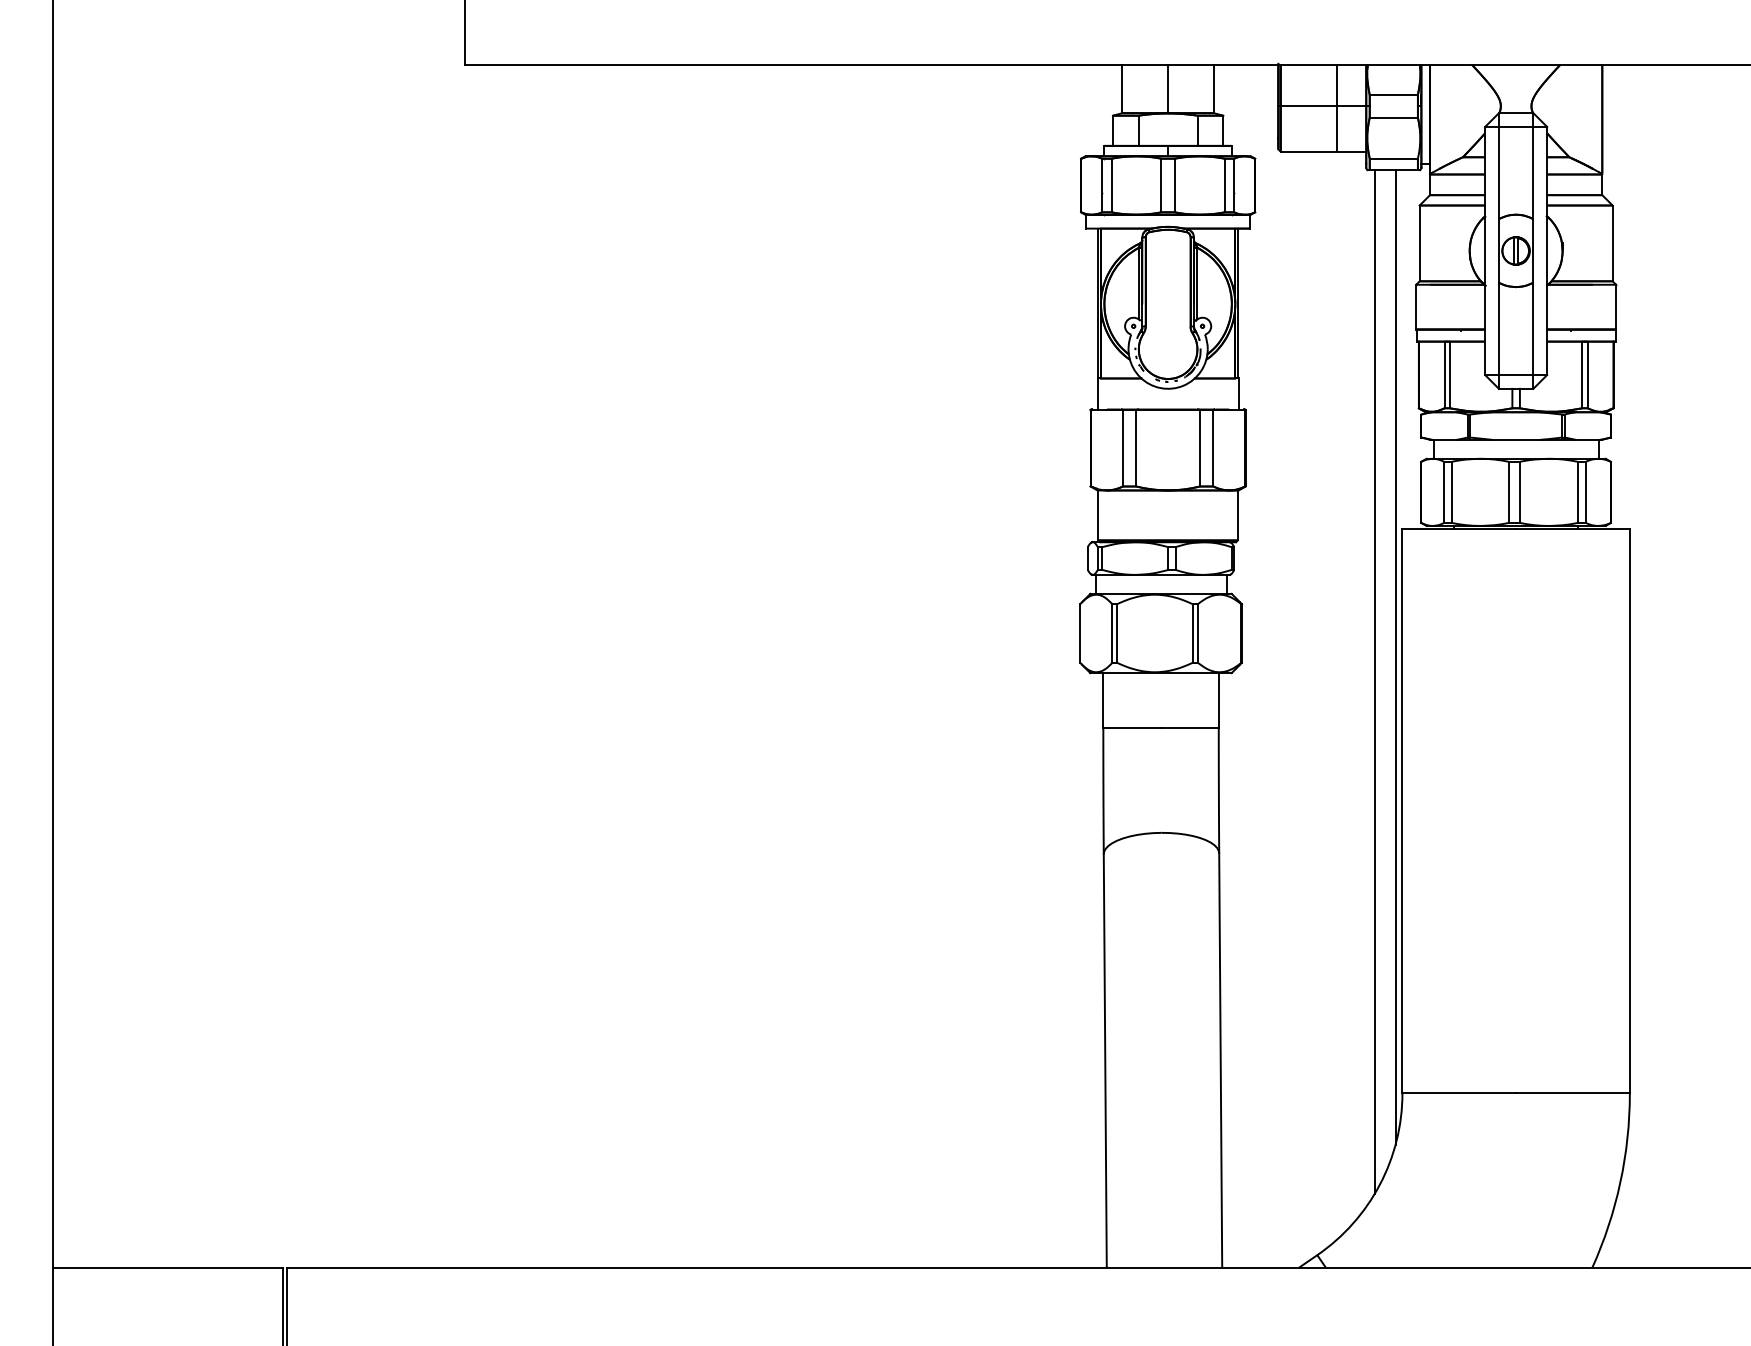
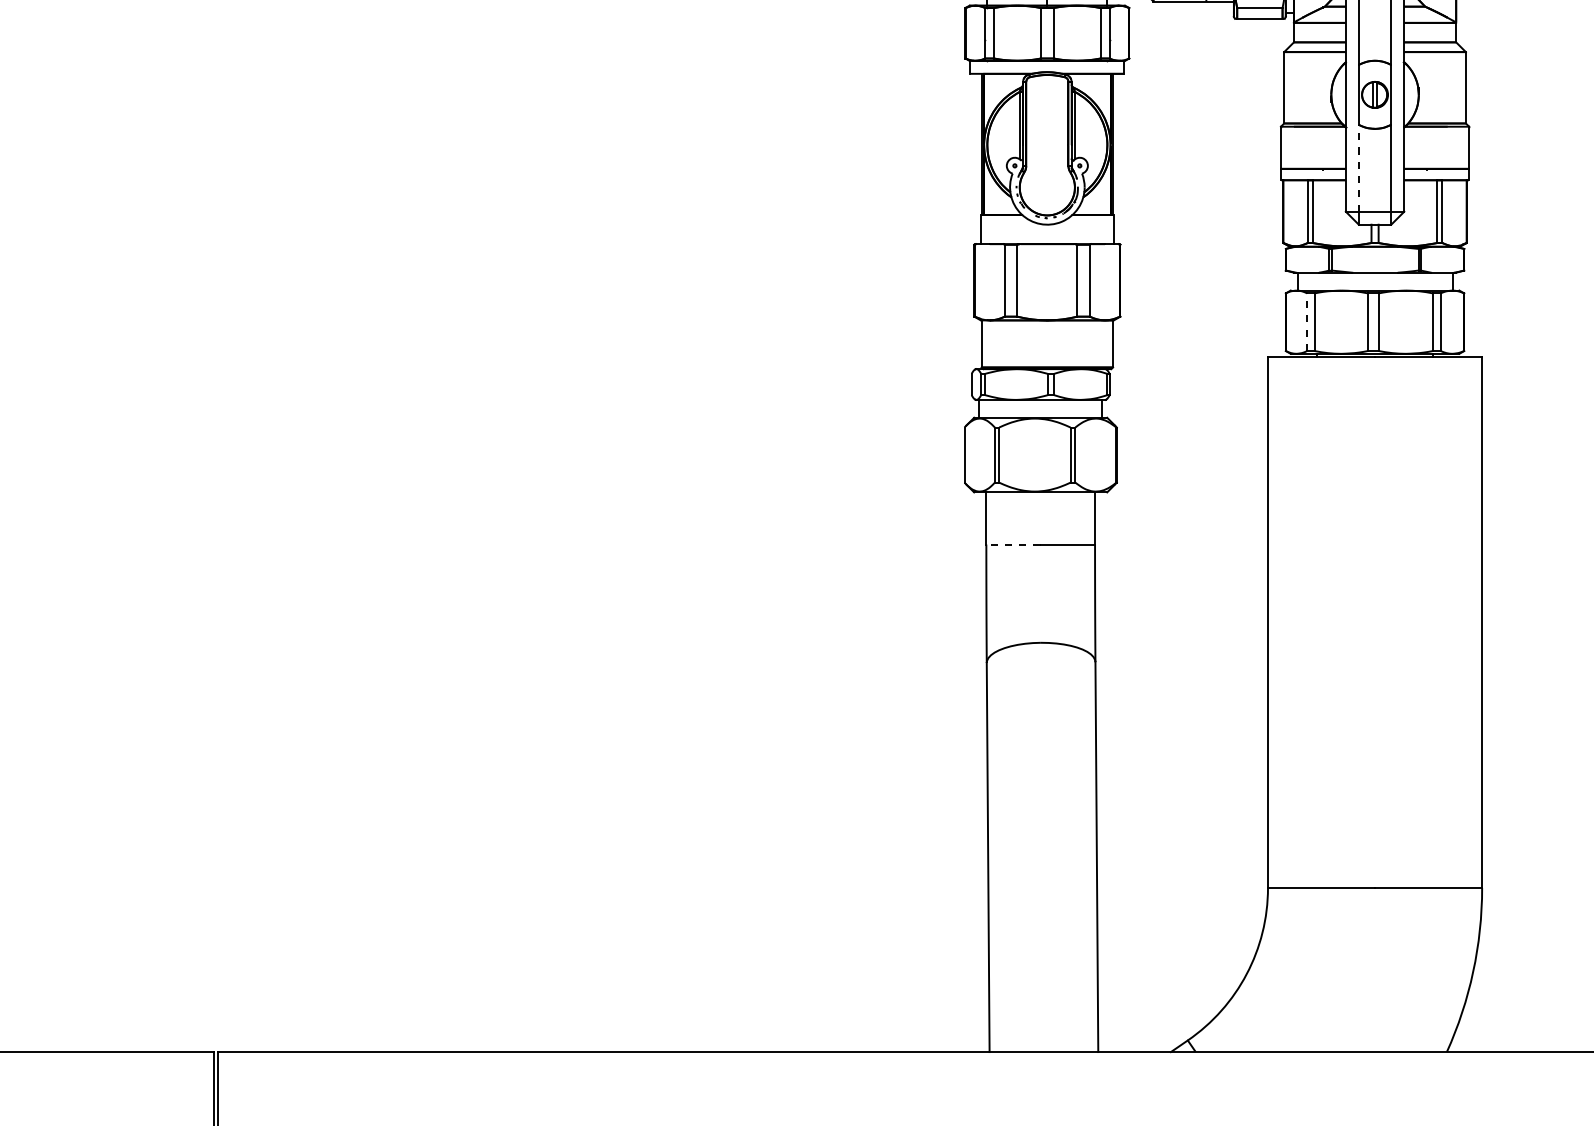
line: (1498, 328) -> (1358, 167), solid -> dashed
line: (1444, 492) -> (1307, 322), solid -> dashed
line: (1395, 657) -> (1261, 477), removed
line: (1374, 681) -> (1241, 500), removed
line: (1132, 728) -> (1013, 544), solid -> dashed

